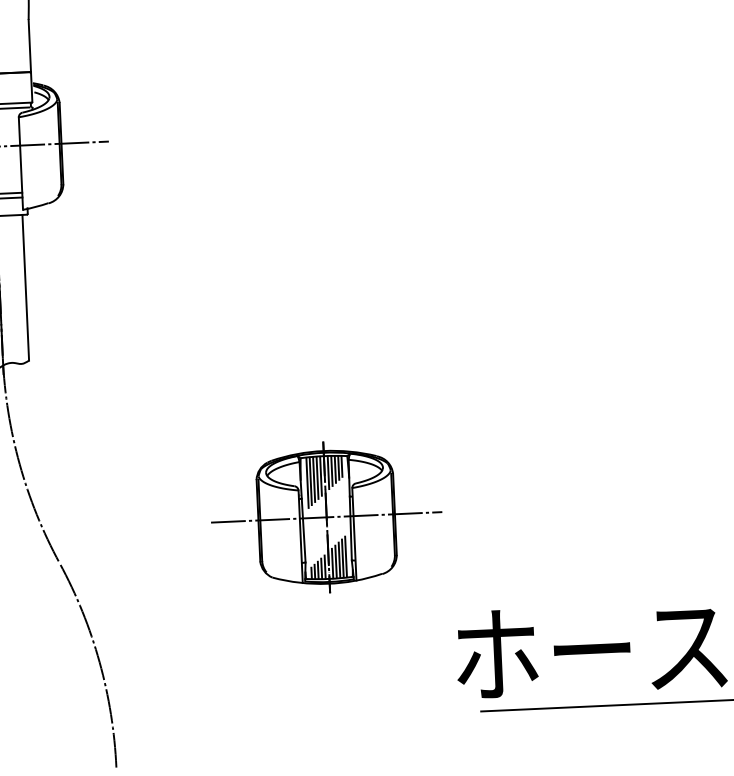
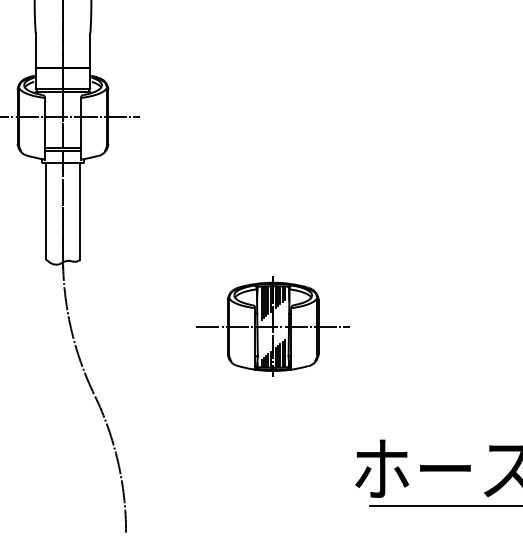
part: (325, 516) -> (272, 326), moved

